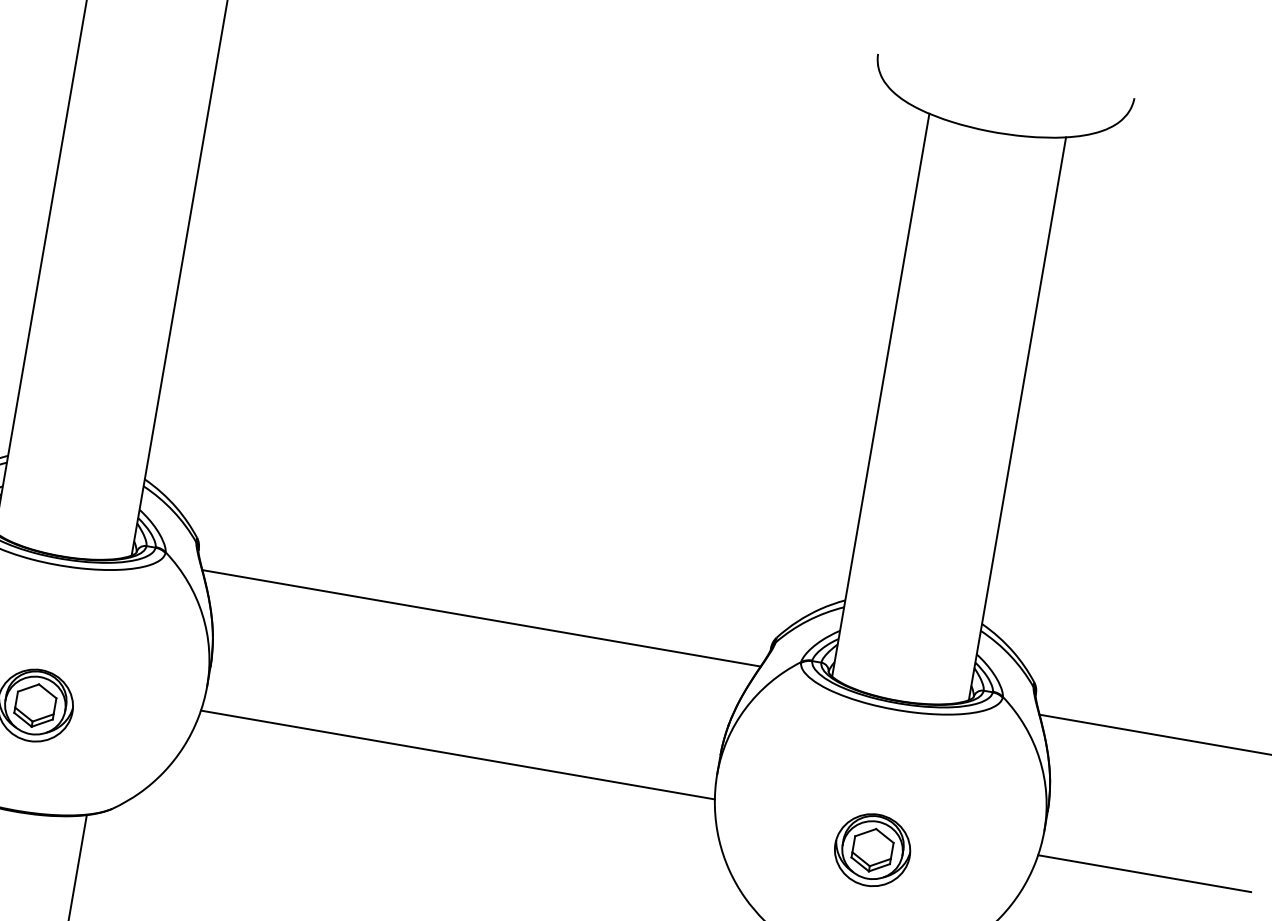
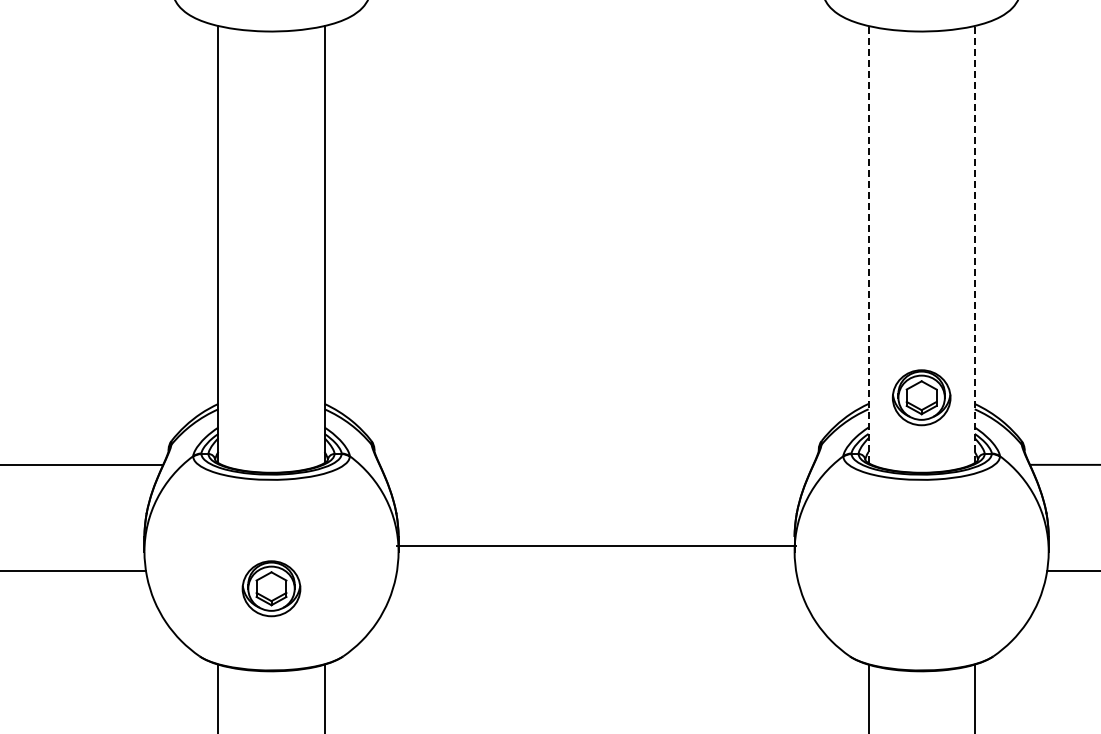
line: (880, 395) -> (868, 244), solid -> dashed
line: (1017, 418) -> (974, 244), solid -> dashed
line: (481, 617) -> (596, 464), removed
line: (457, 754) -> (596, 545), moved
part: (872, 849) -> (921, 397), moved

